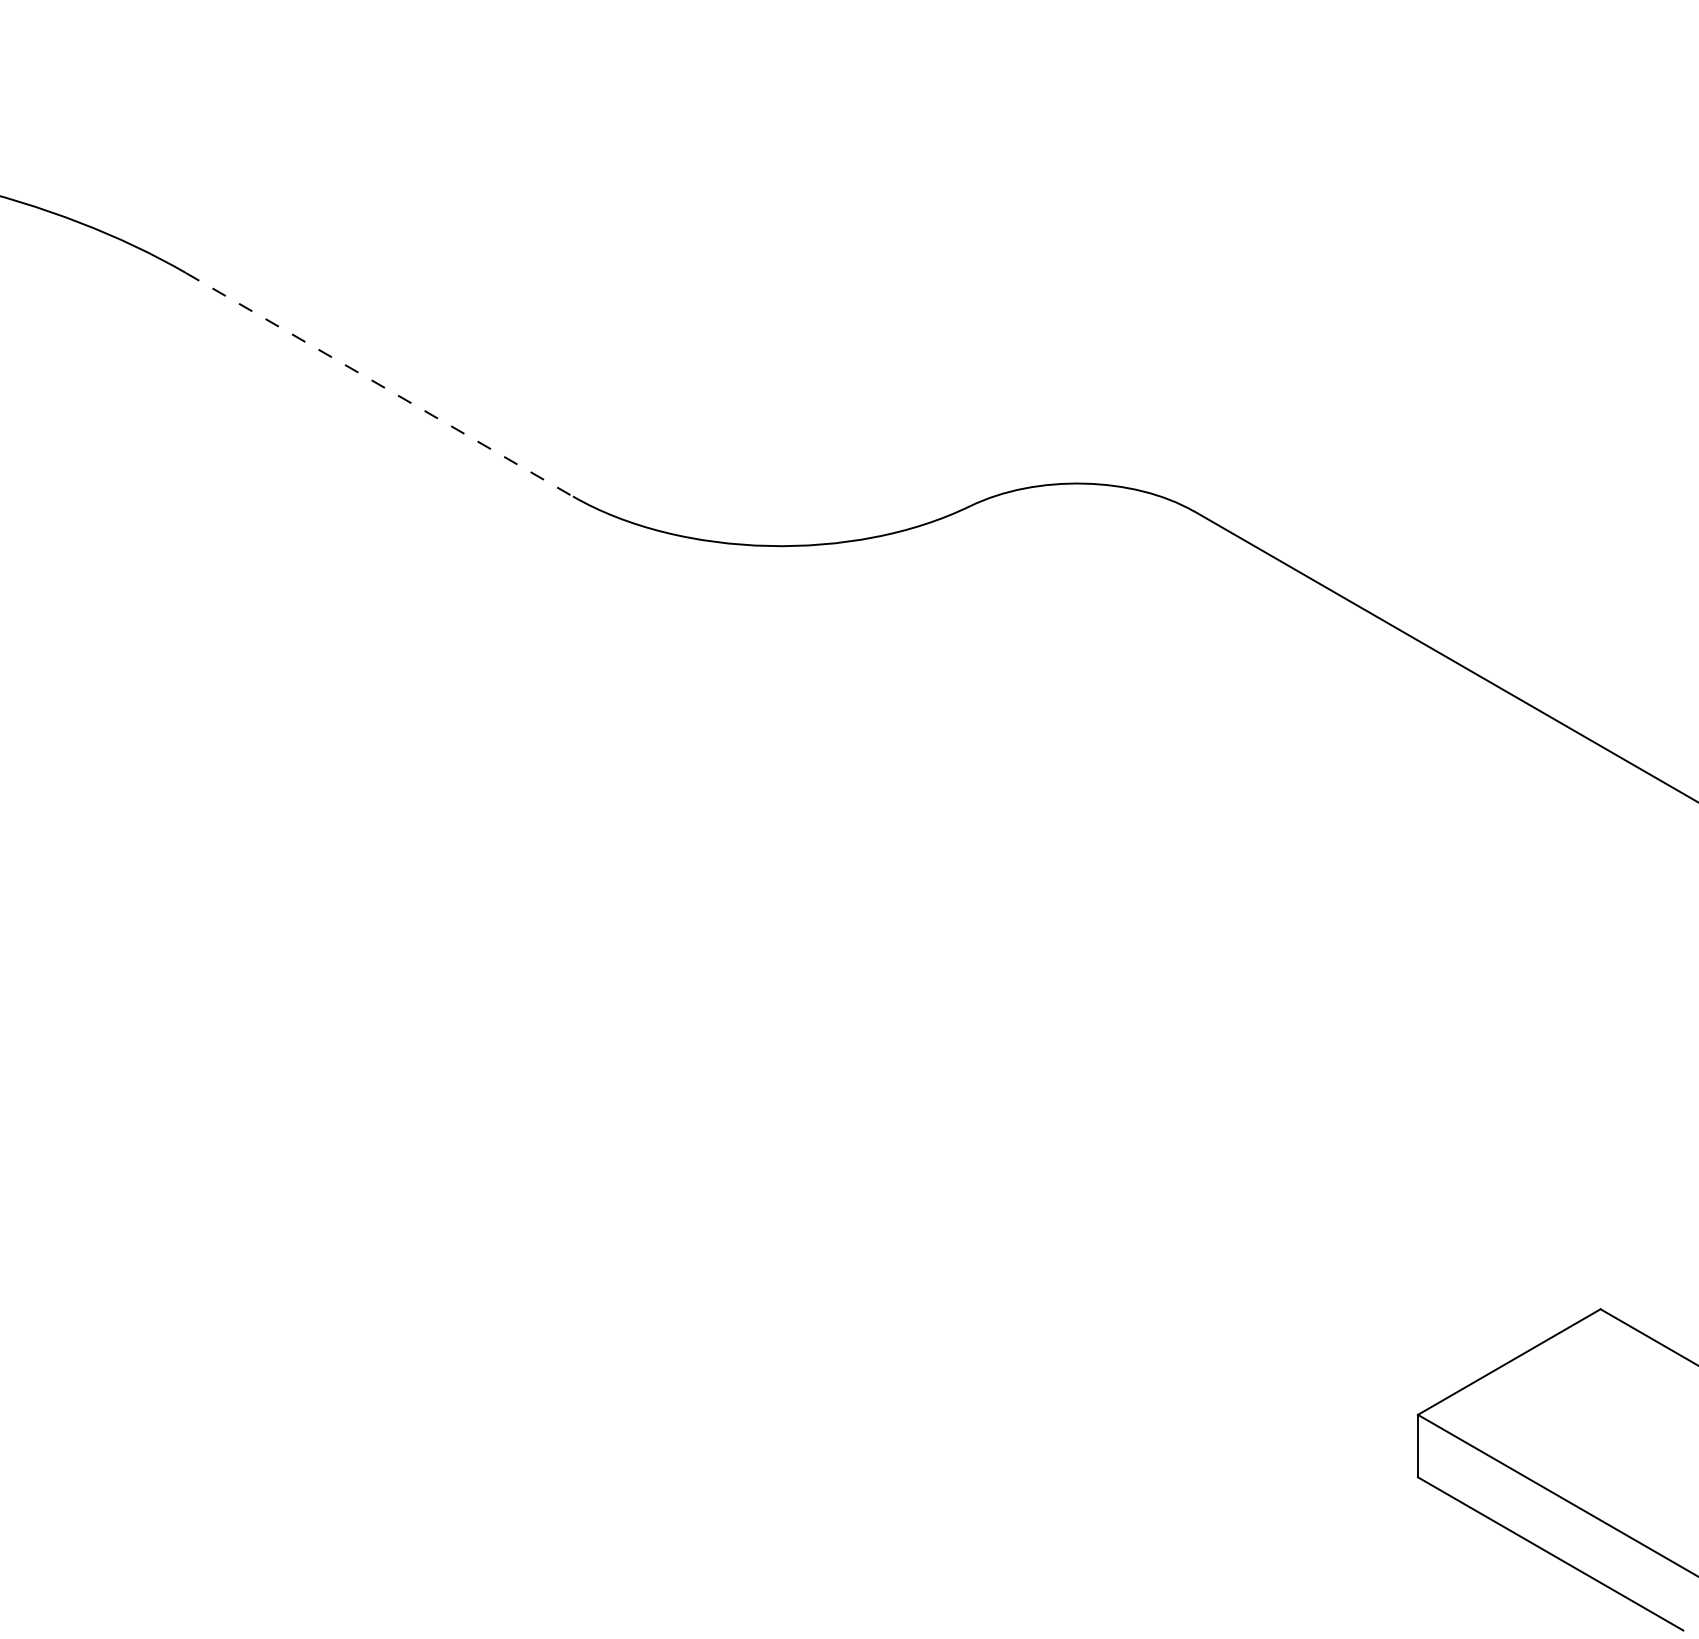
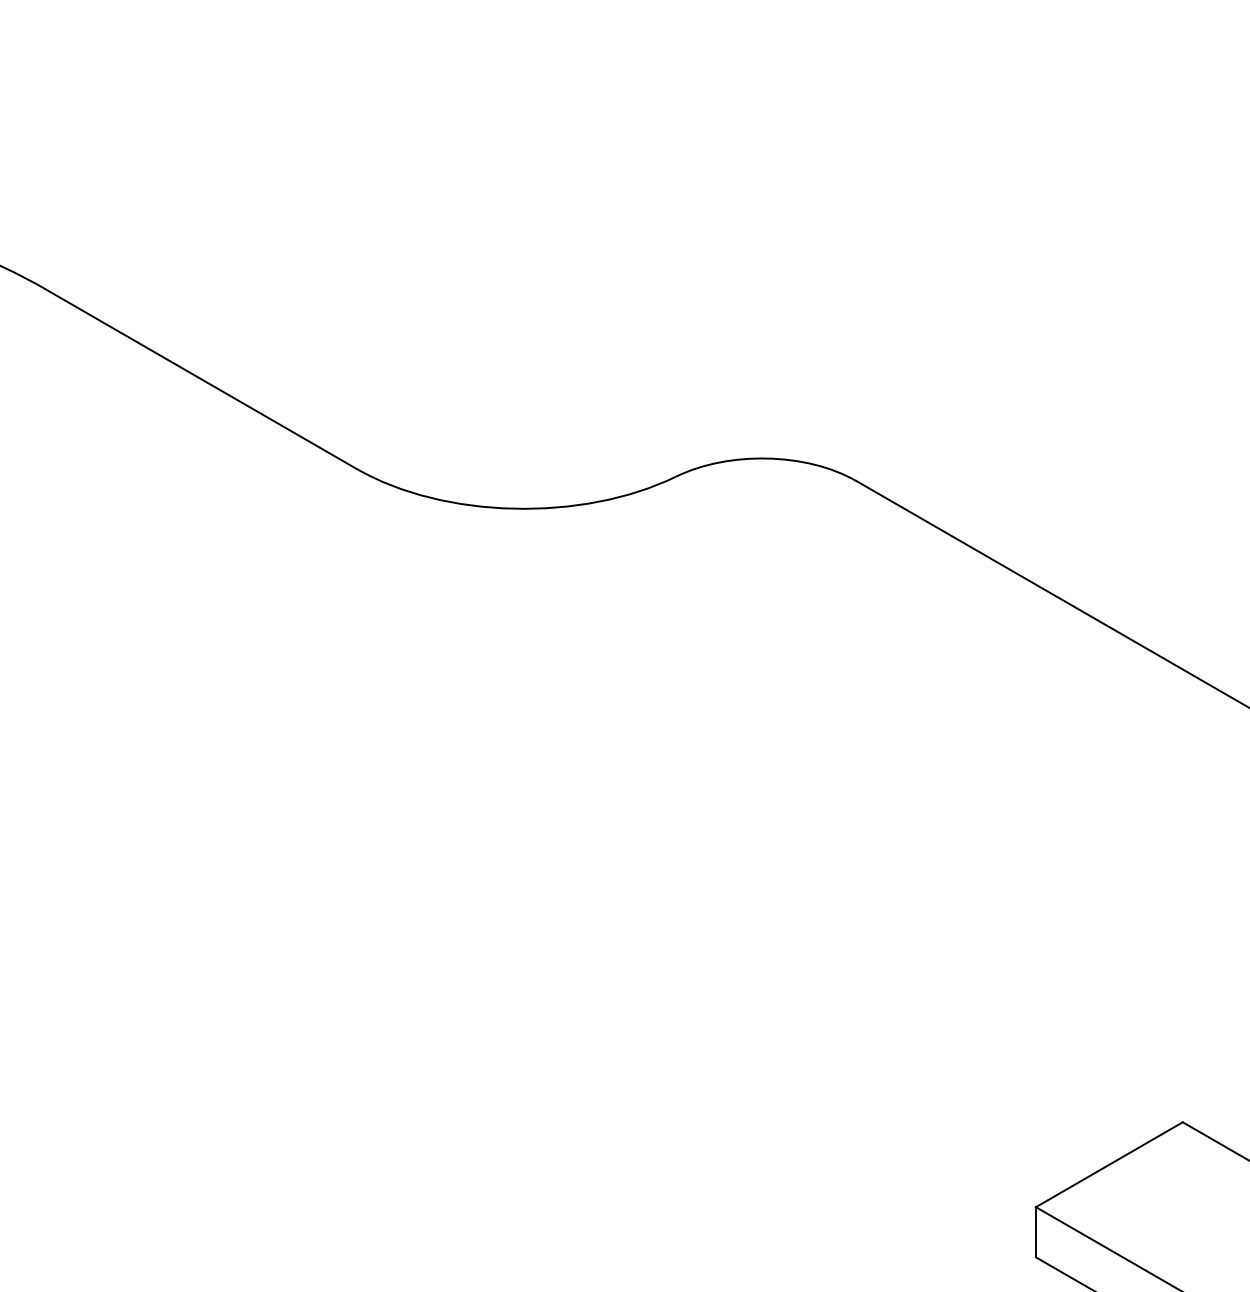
line: (379, 385) -> (201, 379), dashed -> solid

